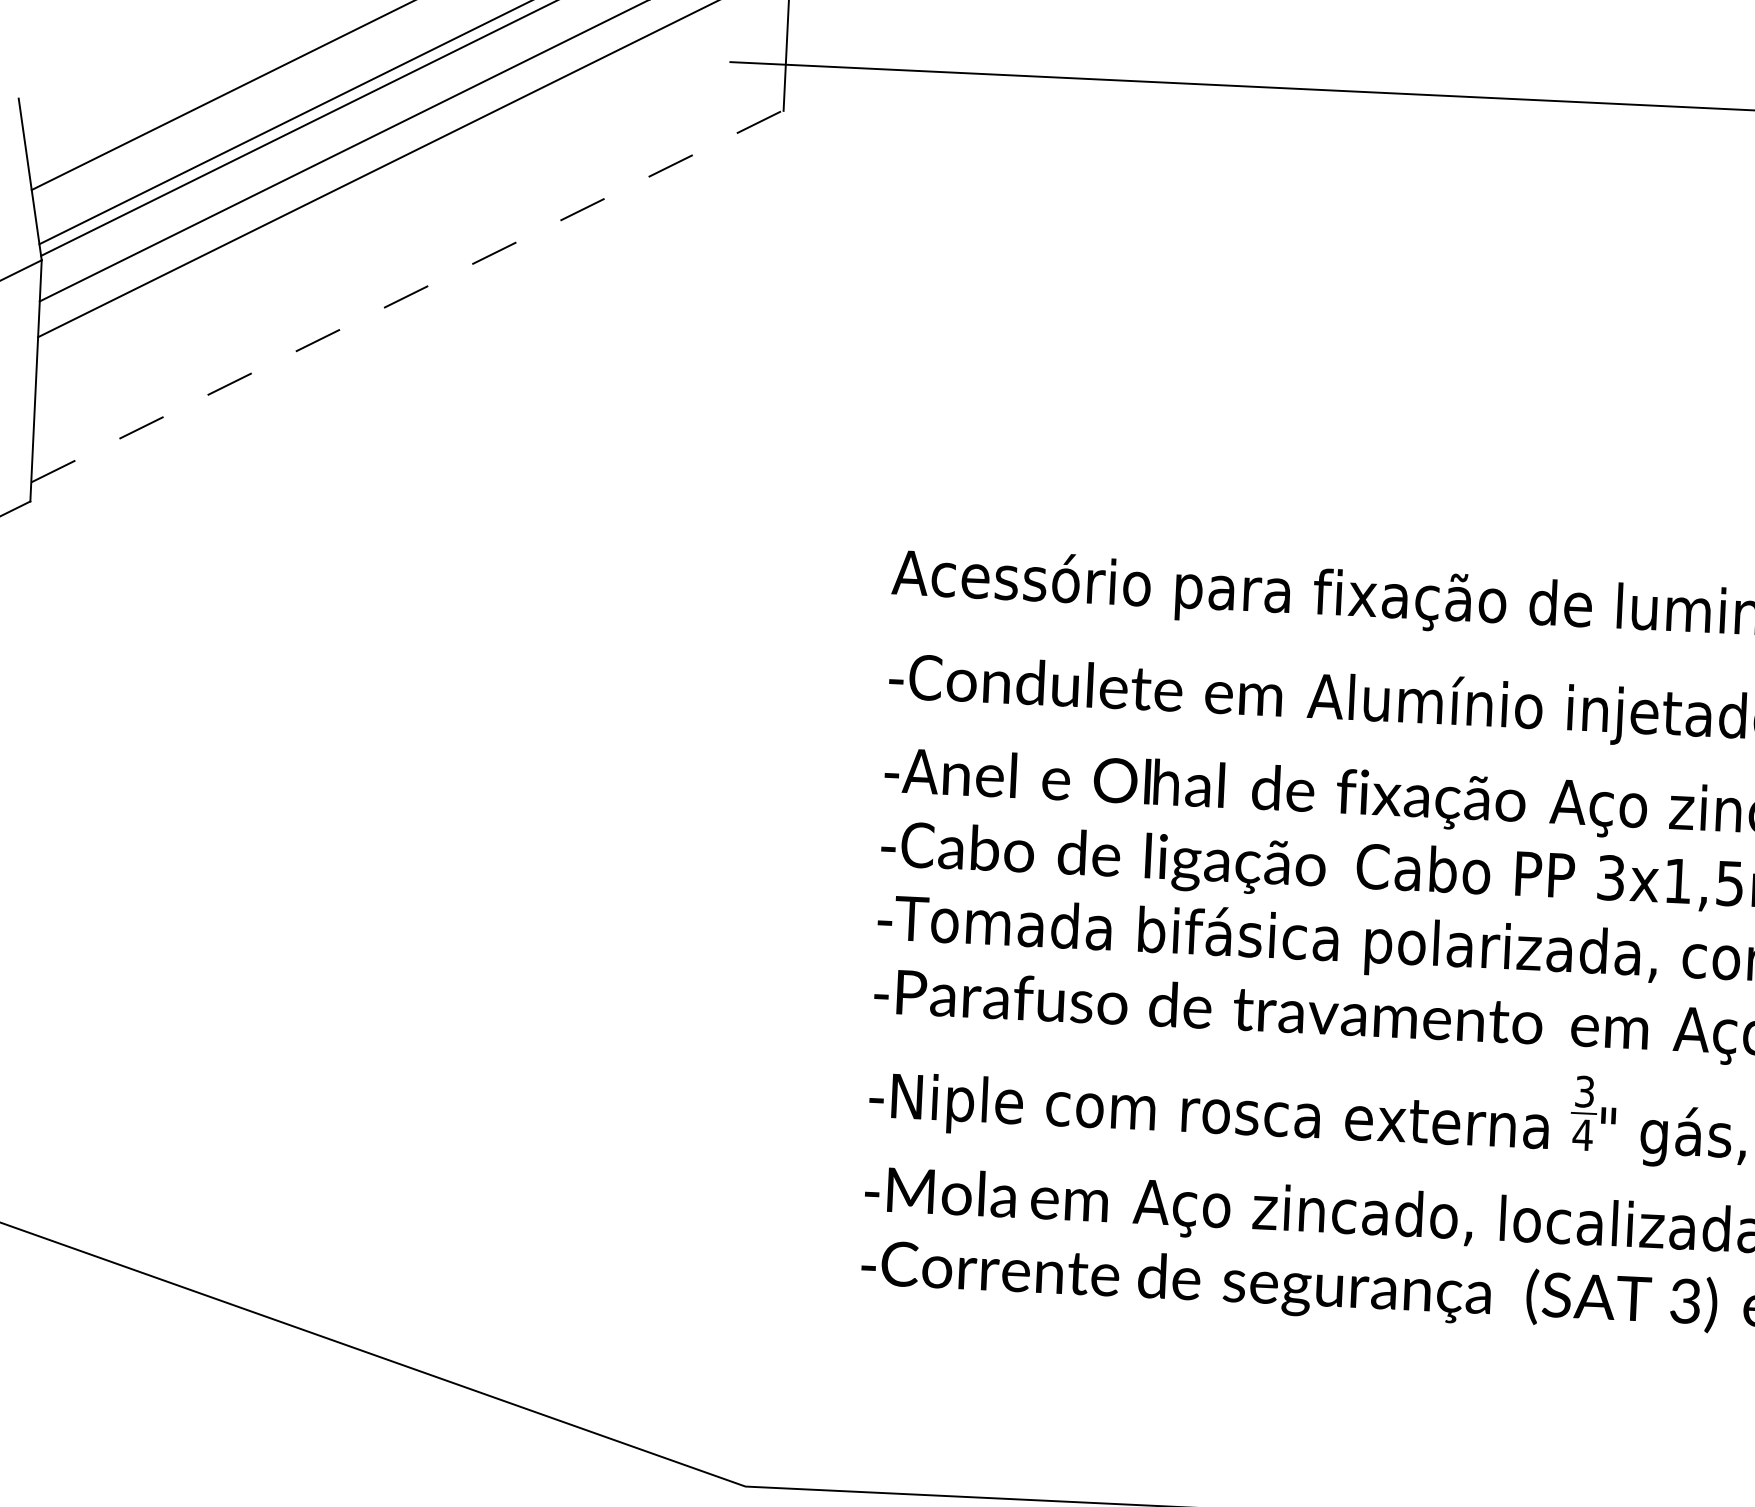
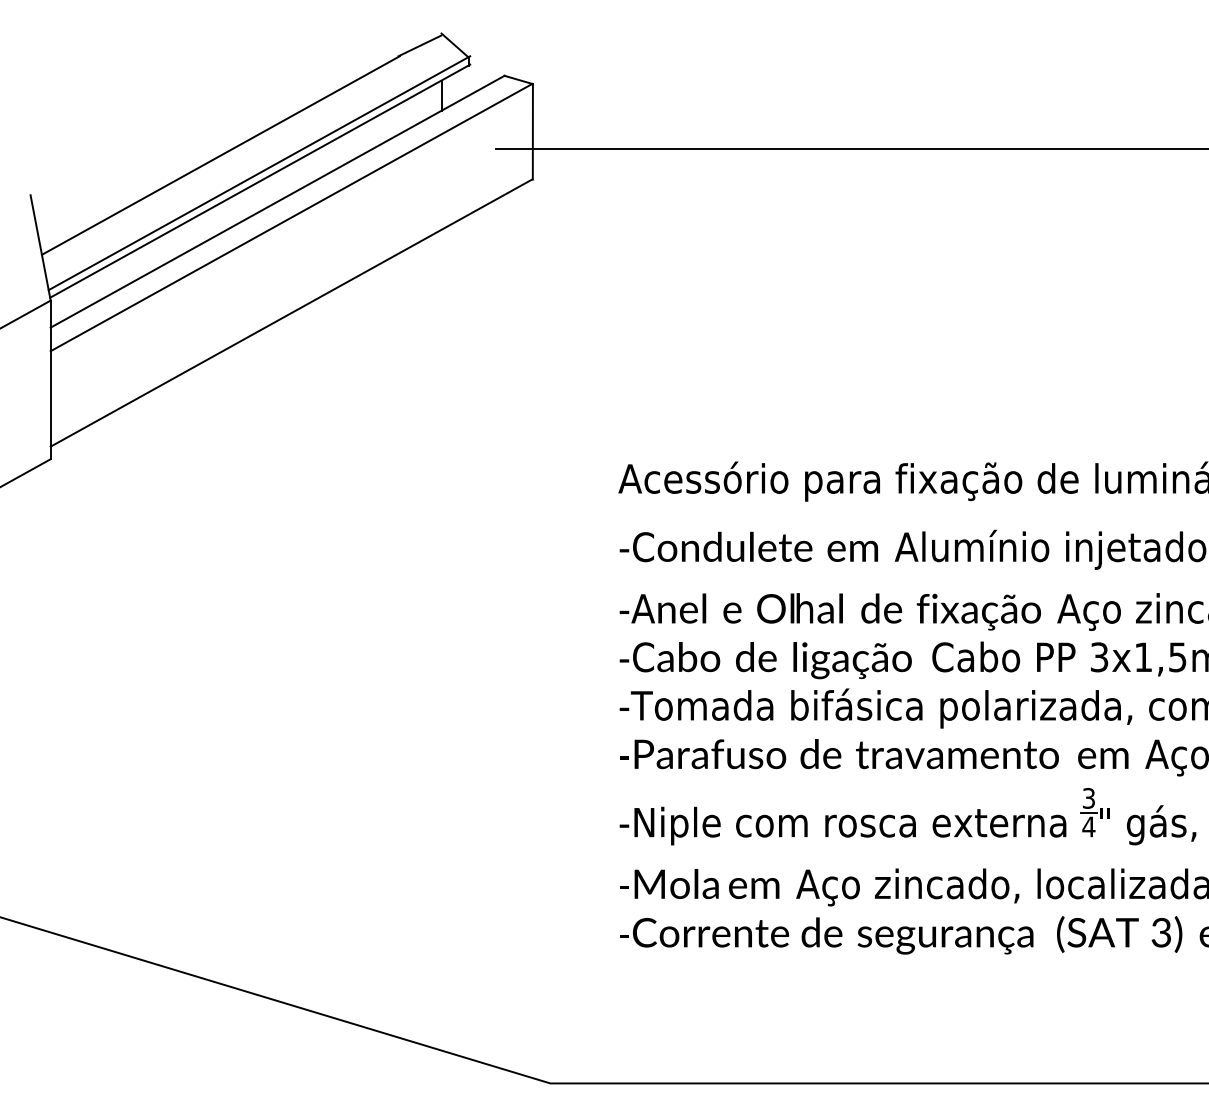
line: (407, 295) -> (291, 312), dashed -> solid

